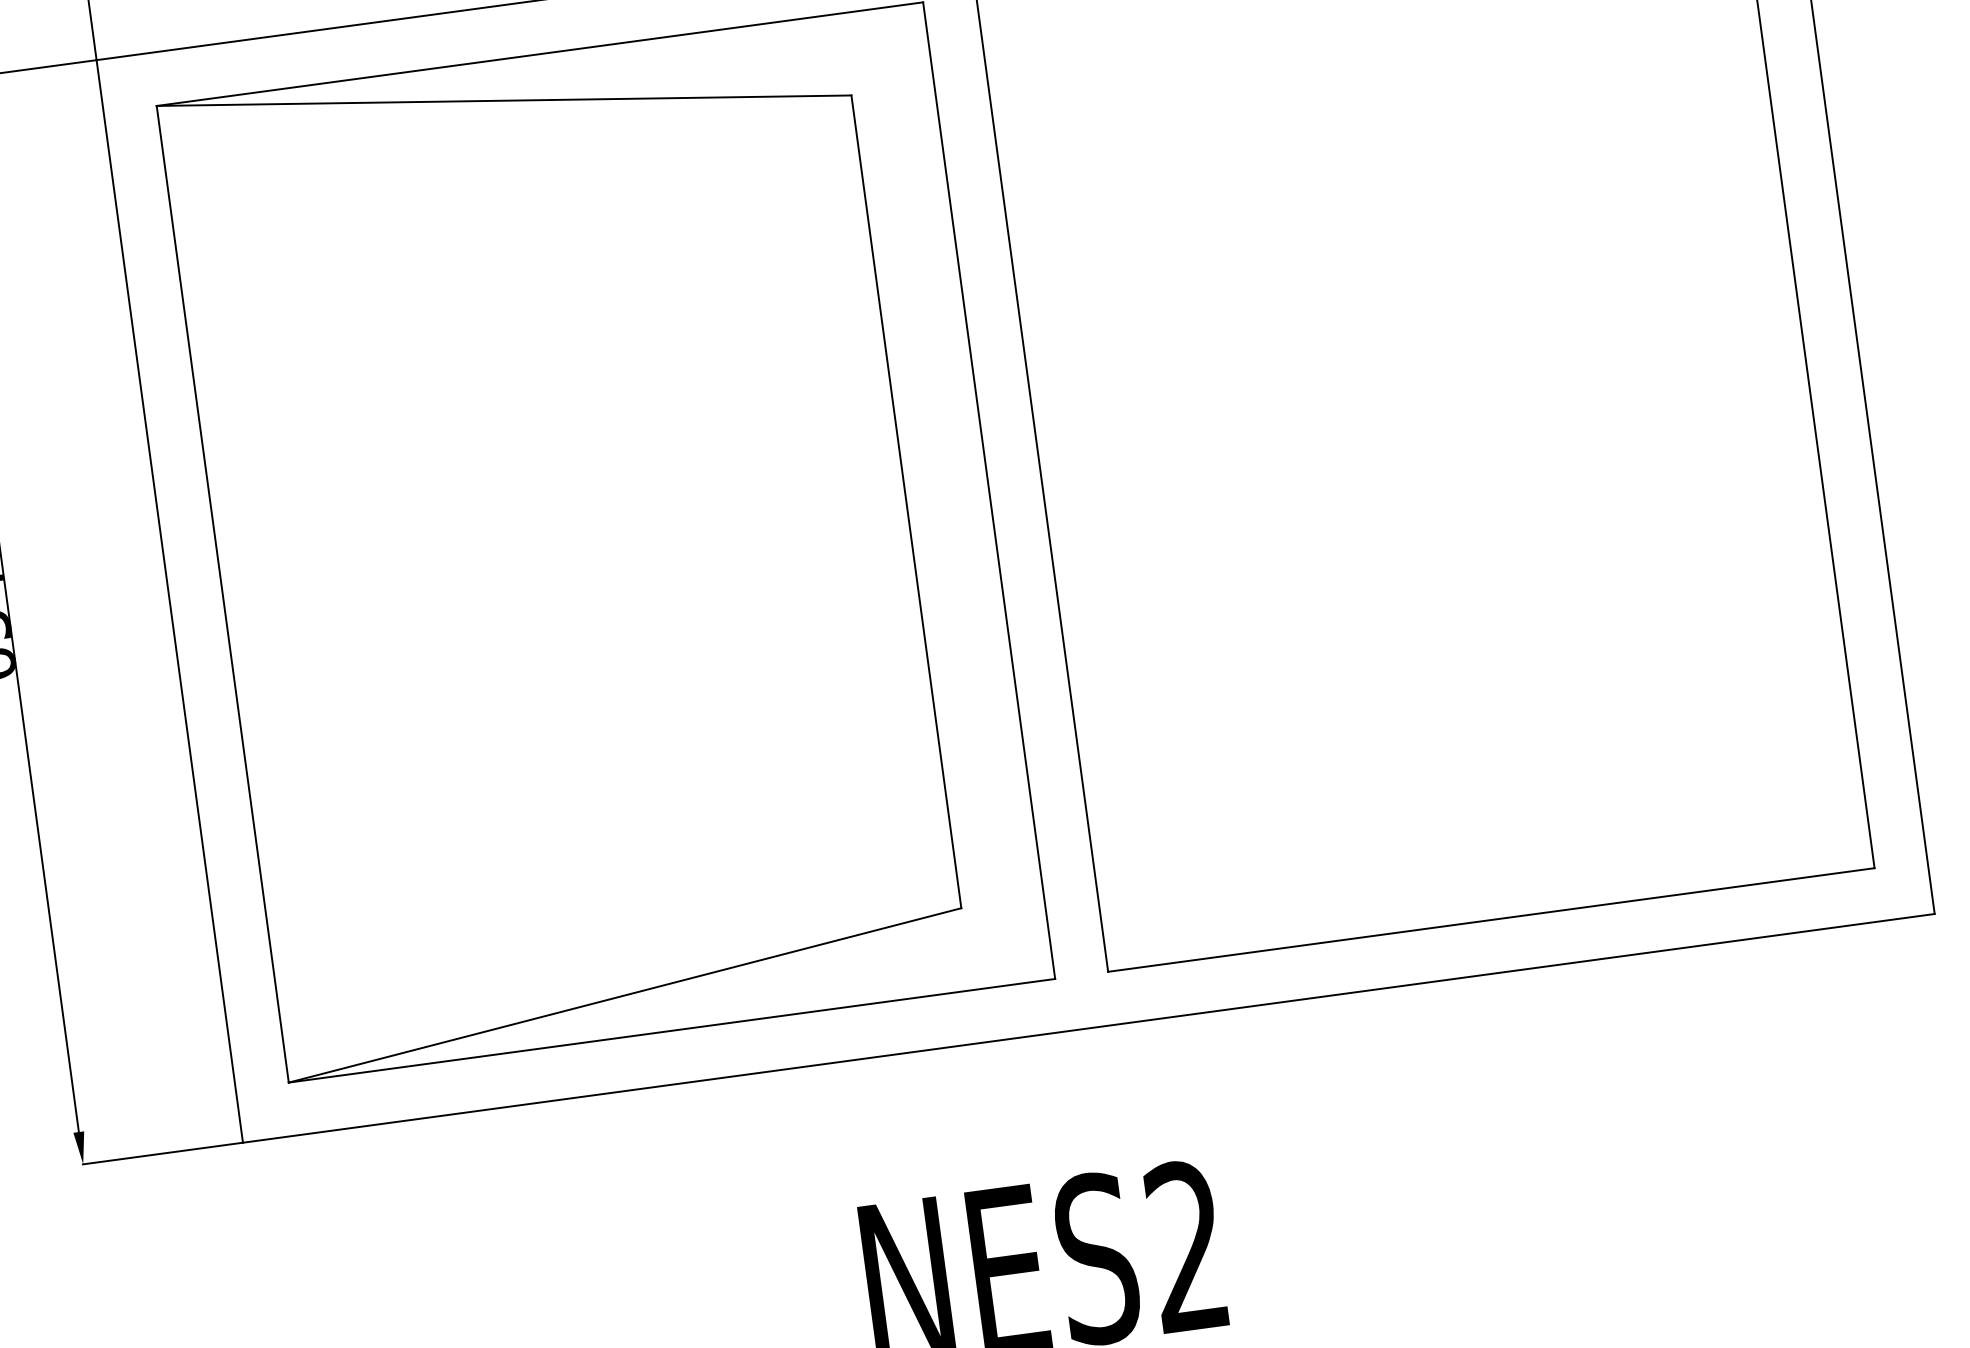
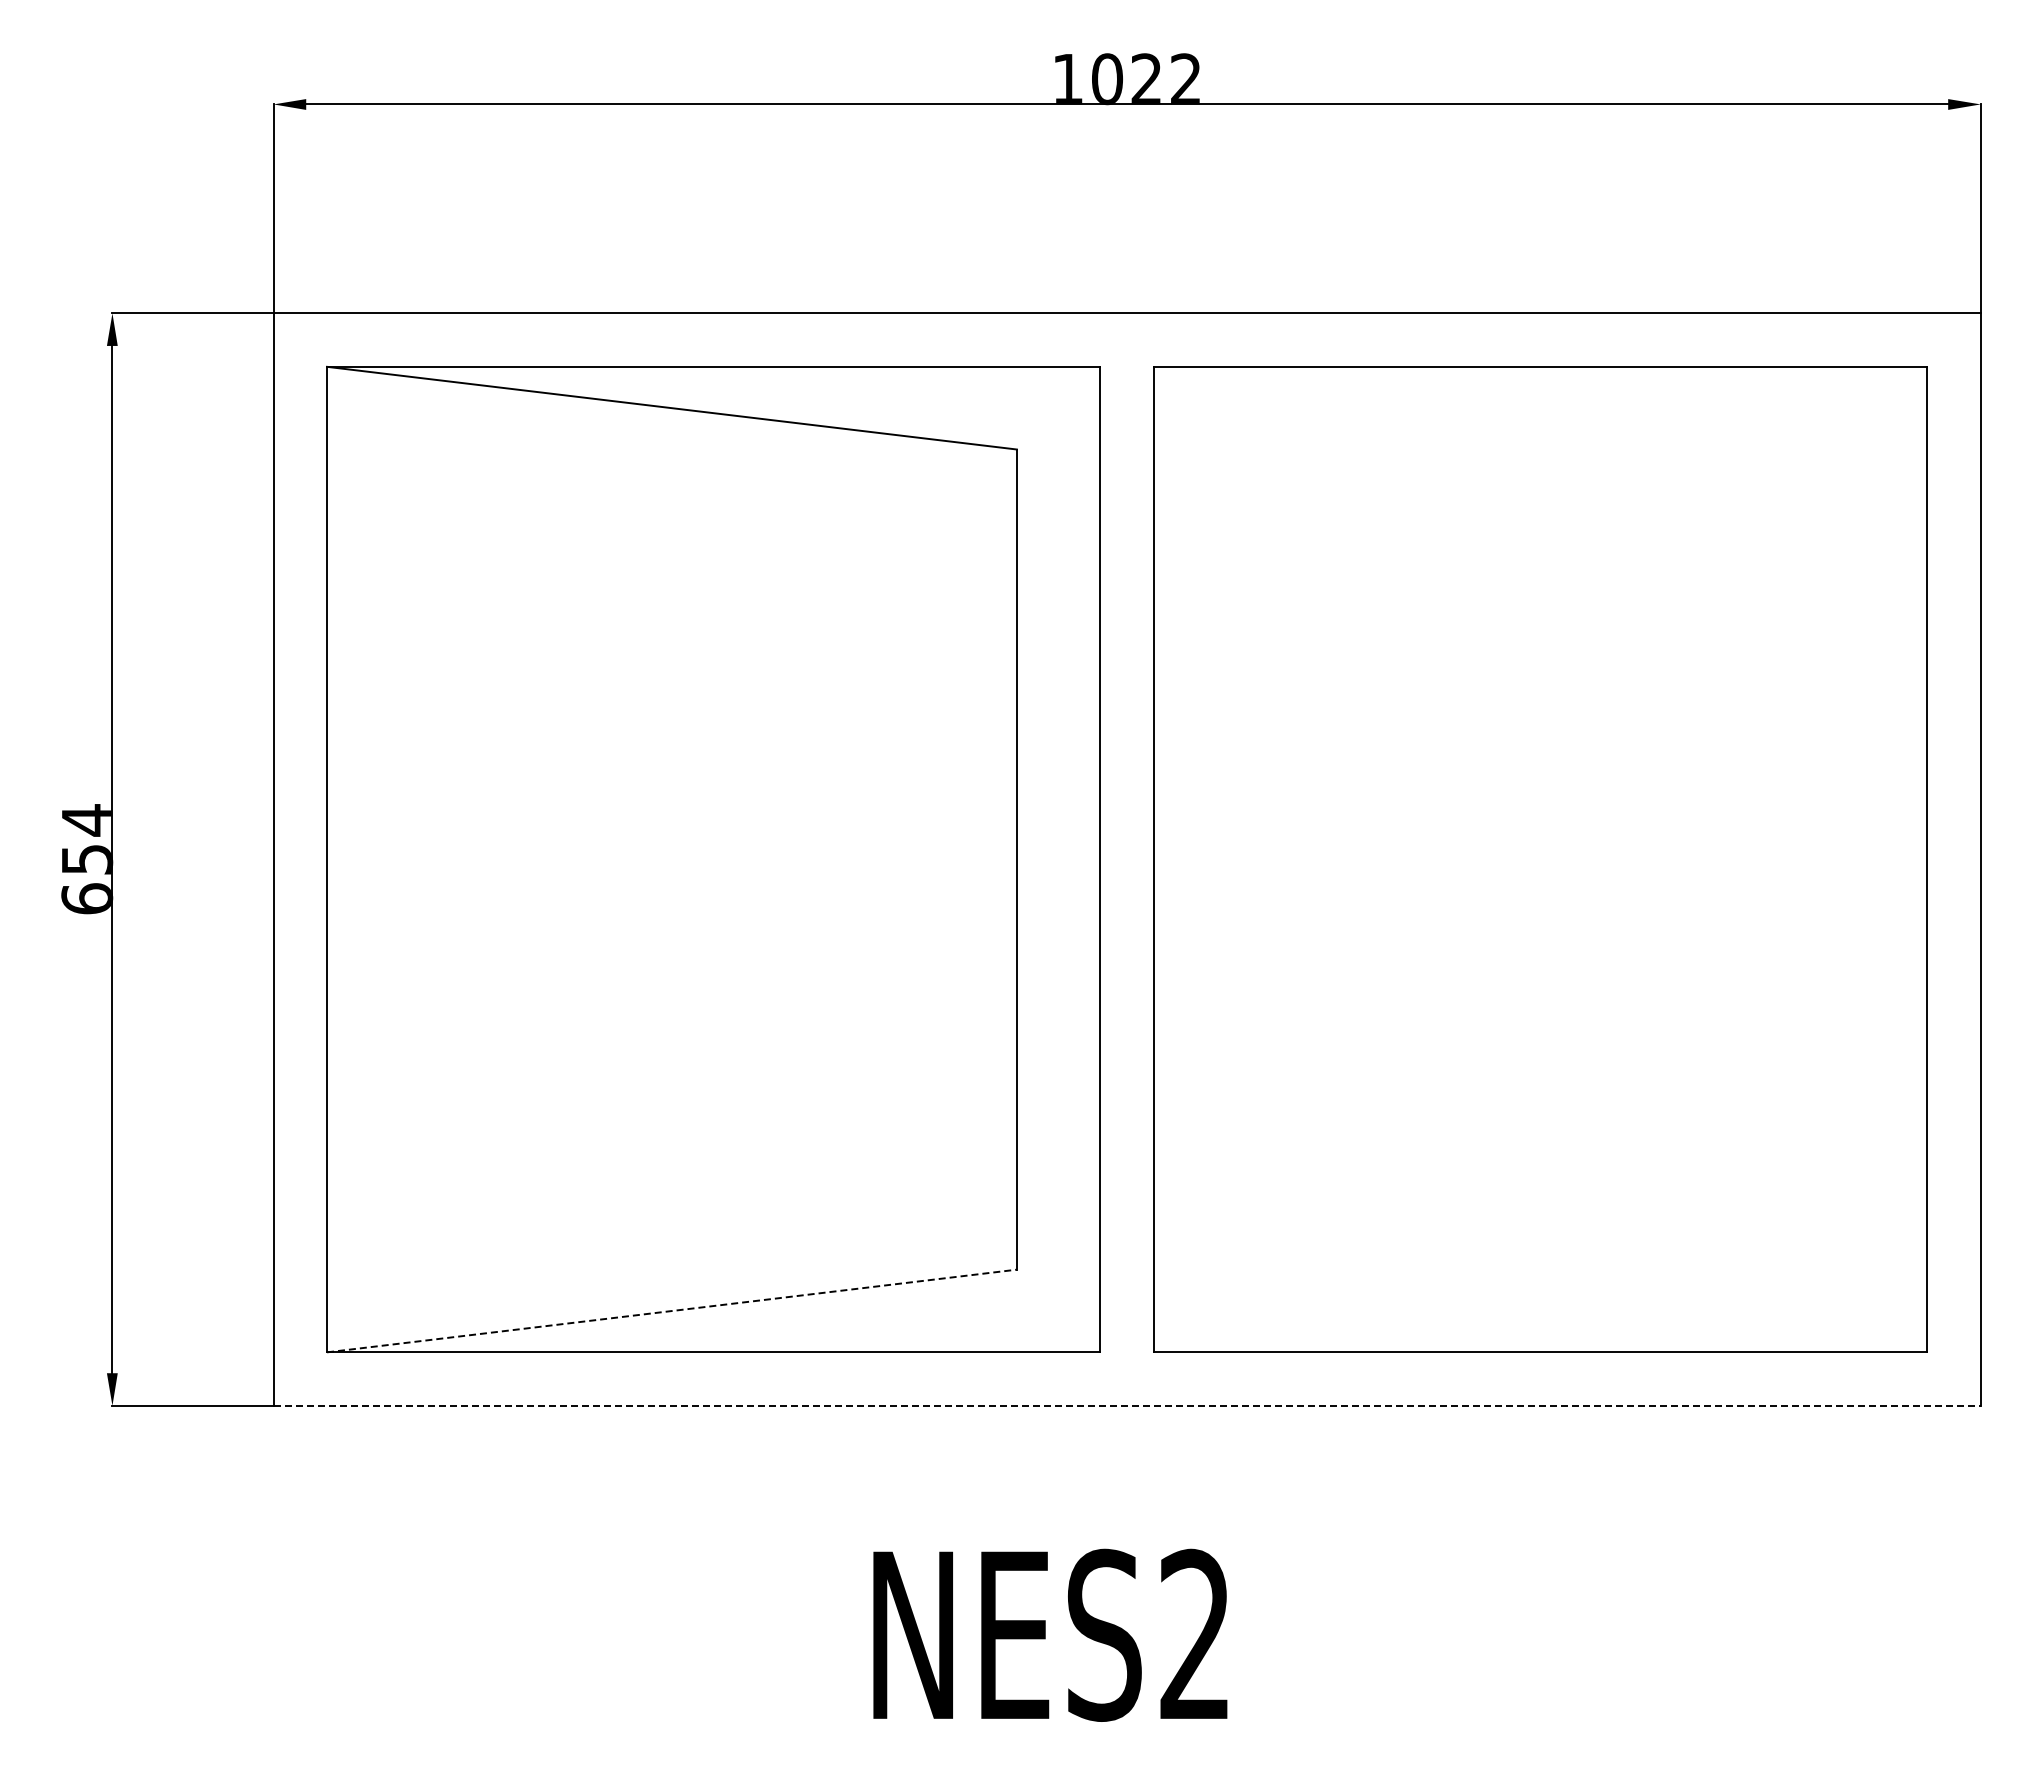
line: (625, 994) -> (672, 1310), solid -> dashed
line: (1089, 1028) -> (1127, 1405), solid -> dashed

